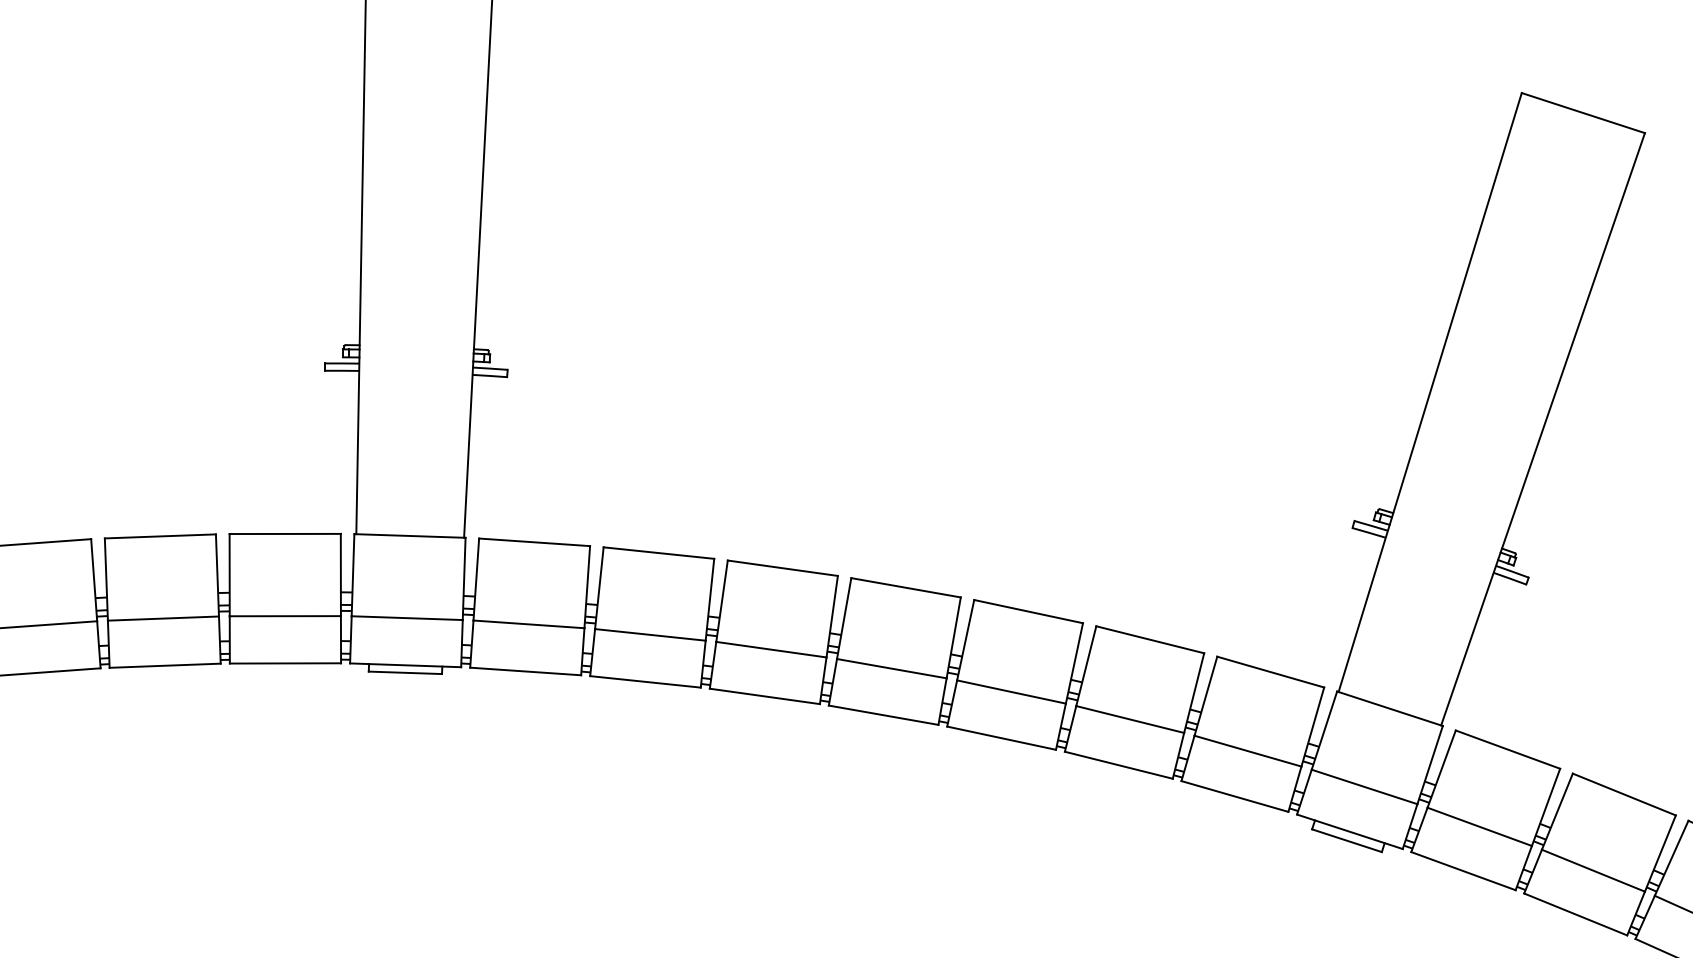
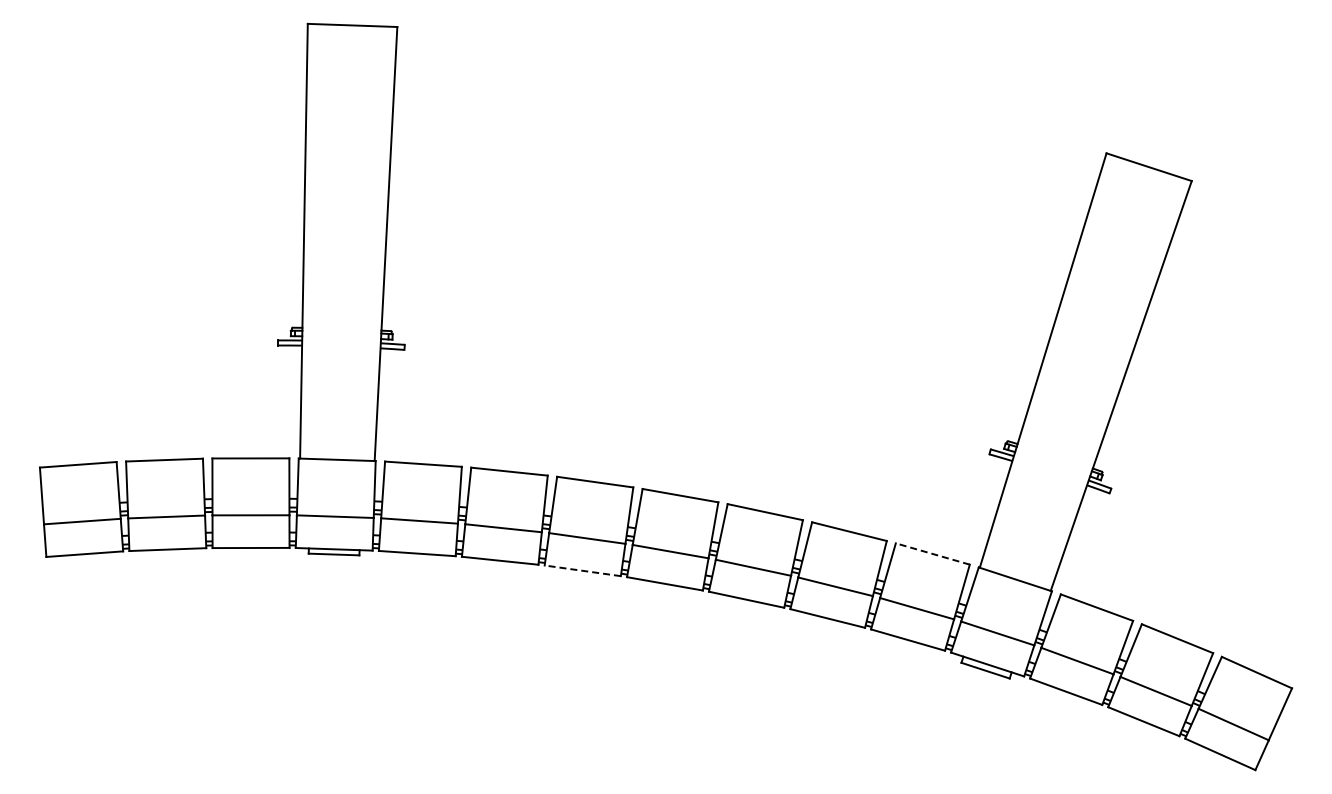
line: (1270, 671) -> (932, 553), solid -> dashed
line: (764, 695) -> (582, 570), solid -> dashed

